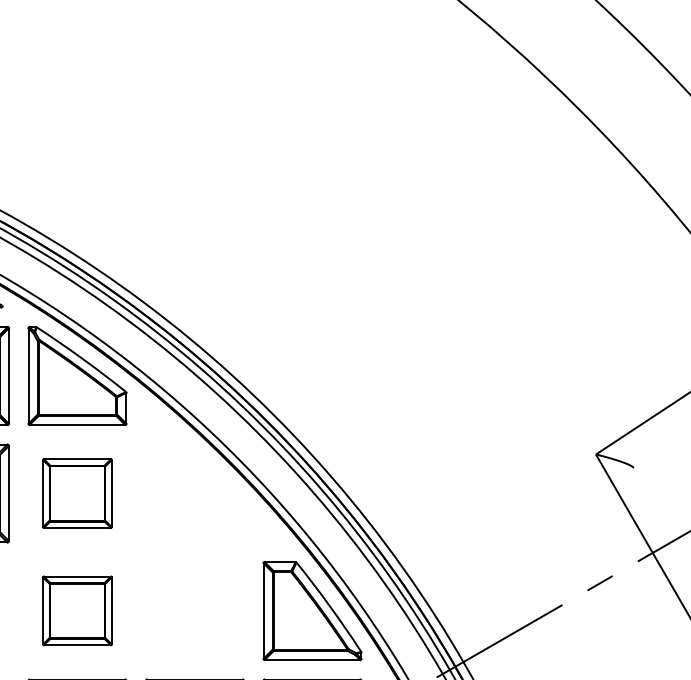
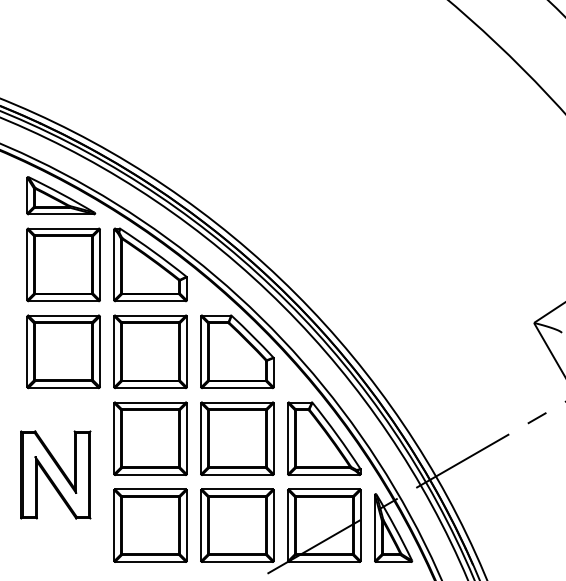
part: (77, 493) -> (150, 351), size x1.43
part: (195, 493) -> (237, 351), added
part: (77, 610) -> (150, 438), size x1.43
part: (195, 610) -> (237, 438), added

